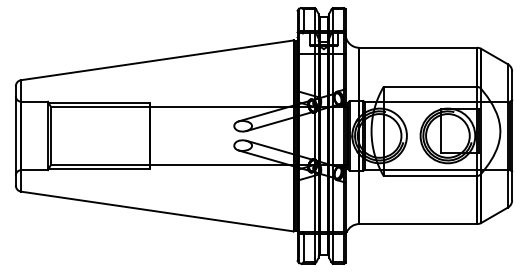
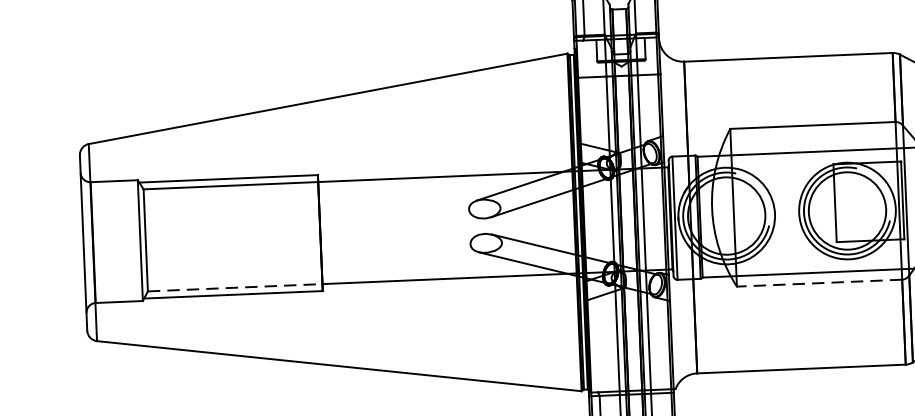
line: (100, 164) -> (235, 287), solid -> dashed
line: (430, 176) -> (819, 283), solid -> dashed

